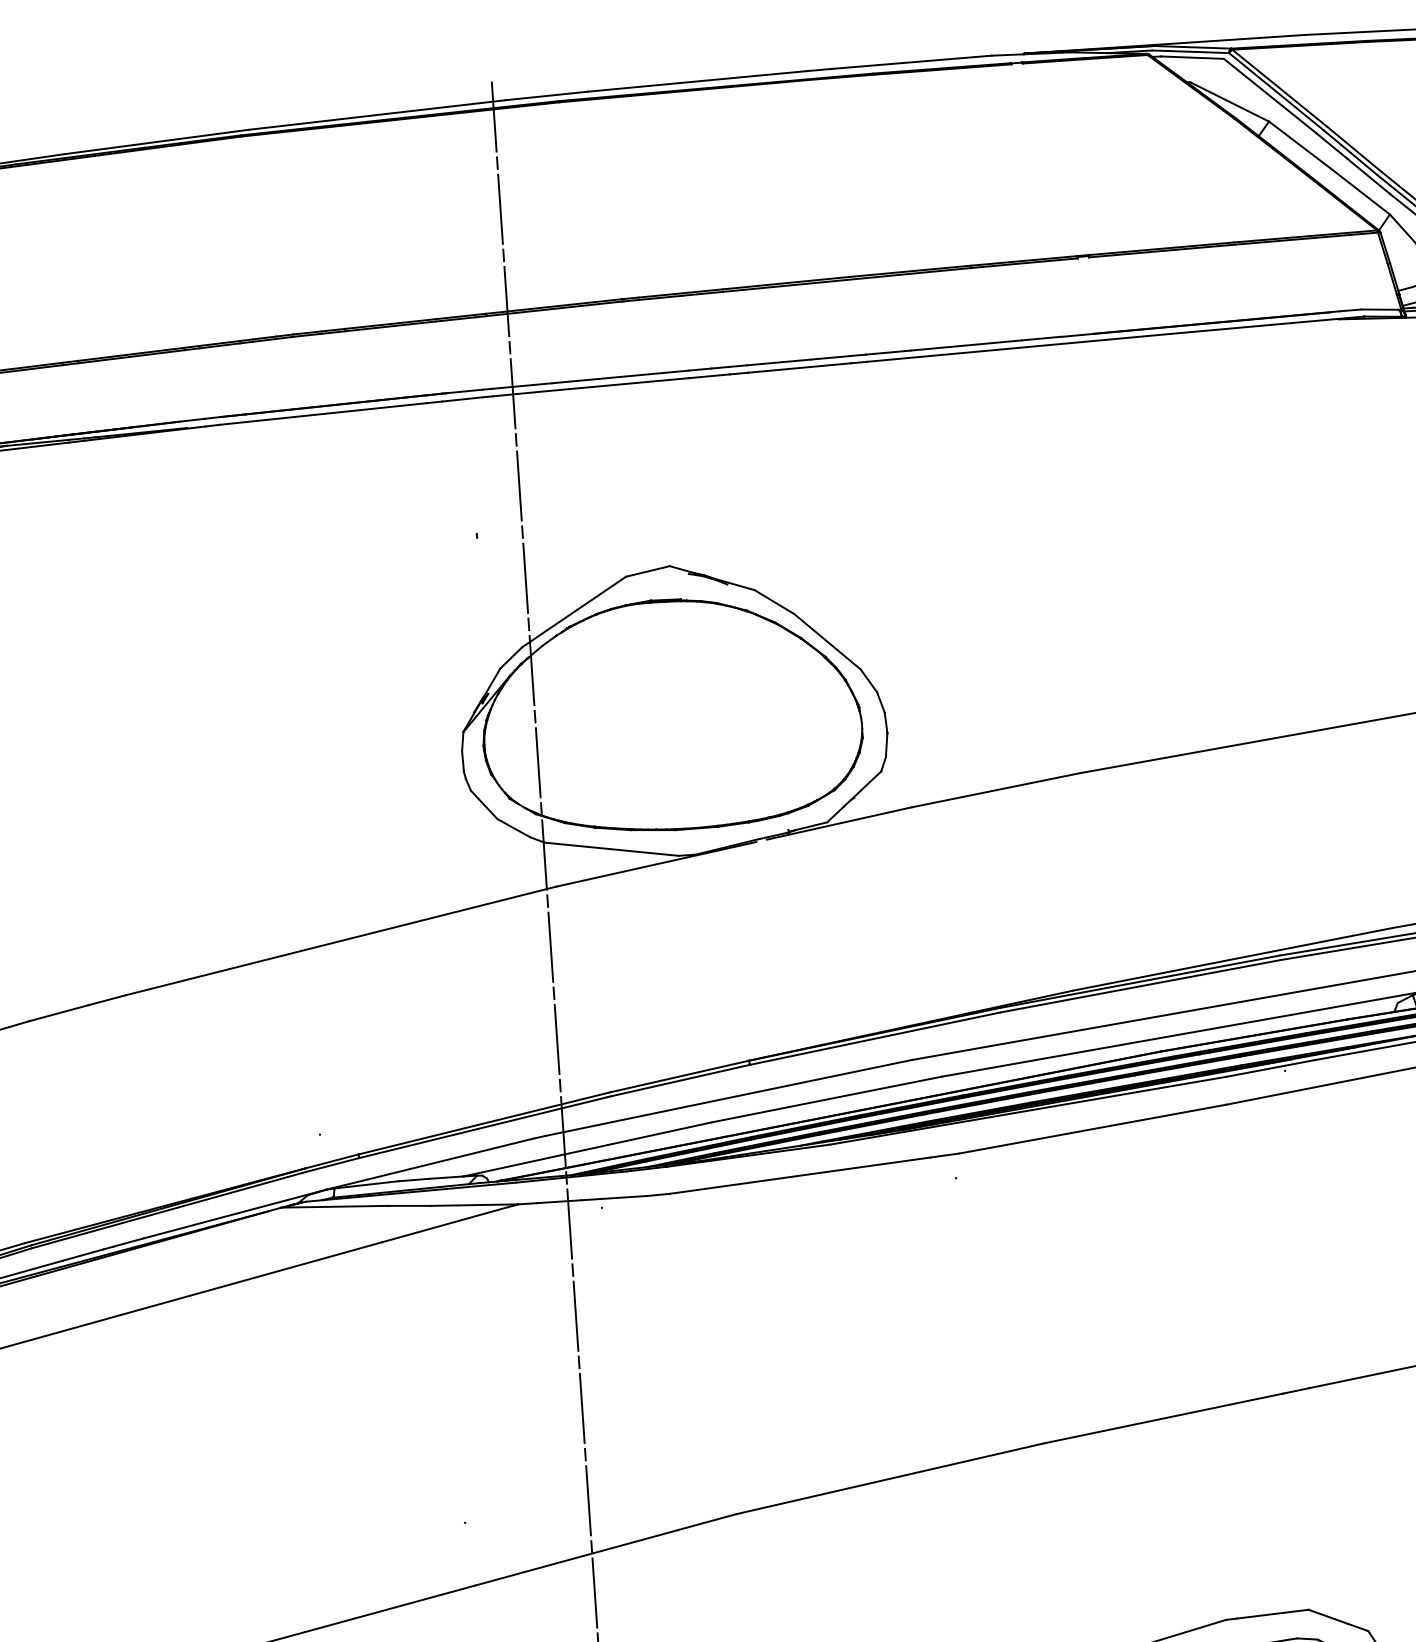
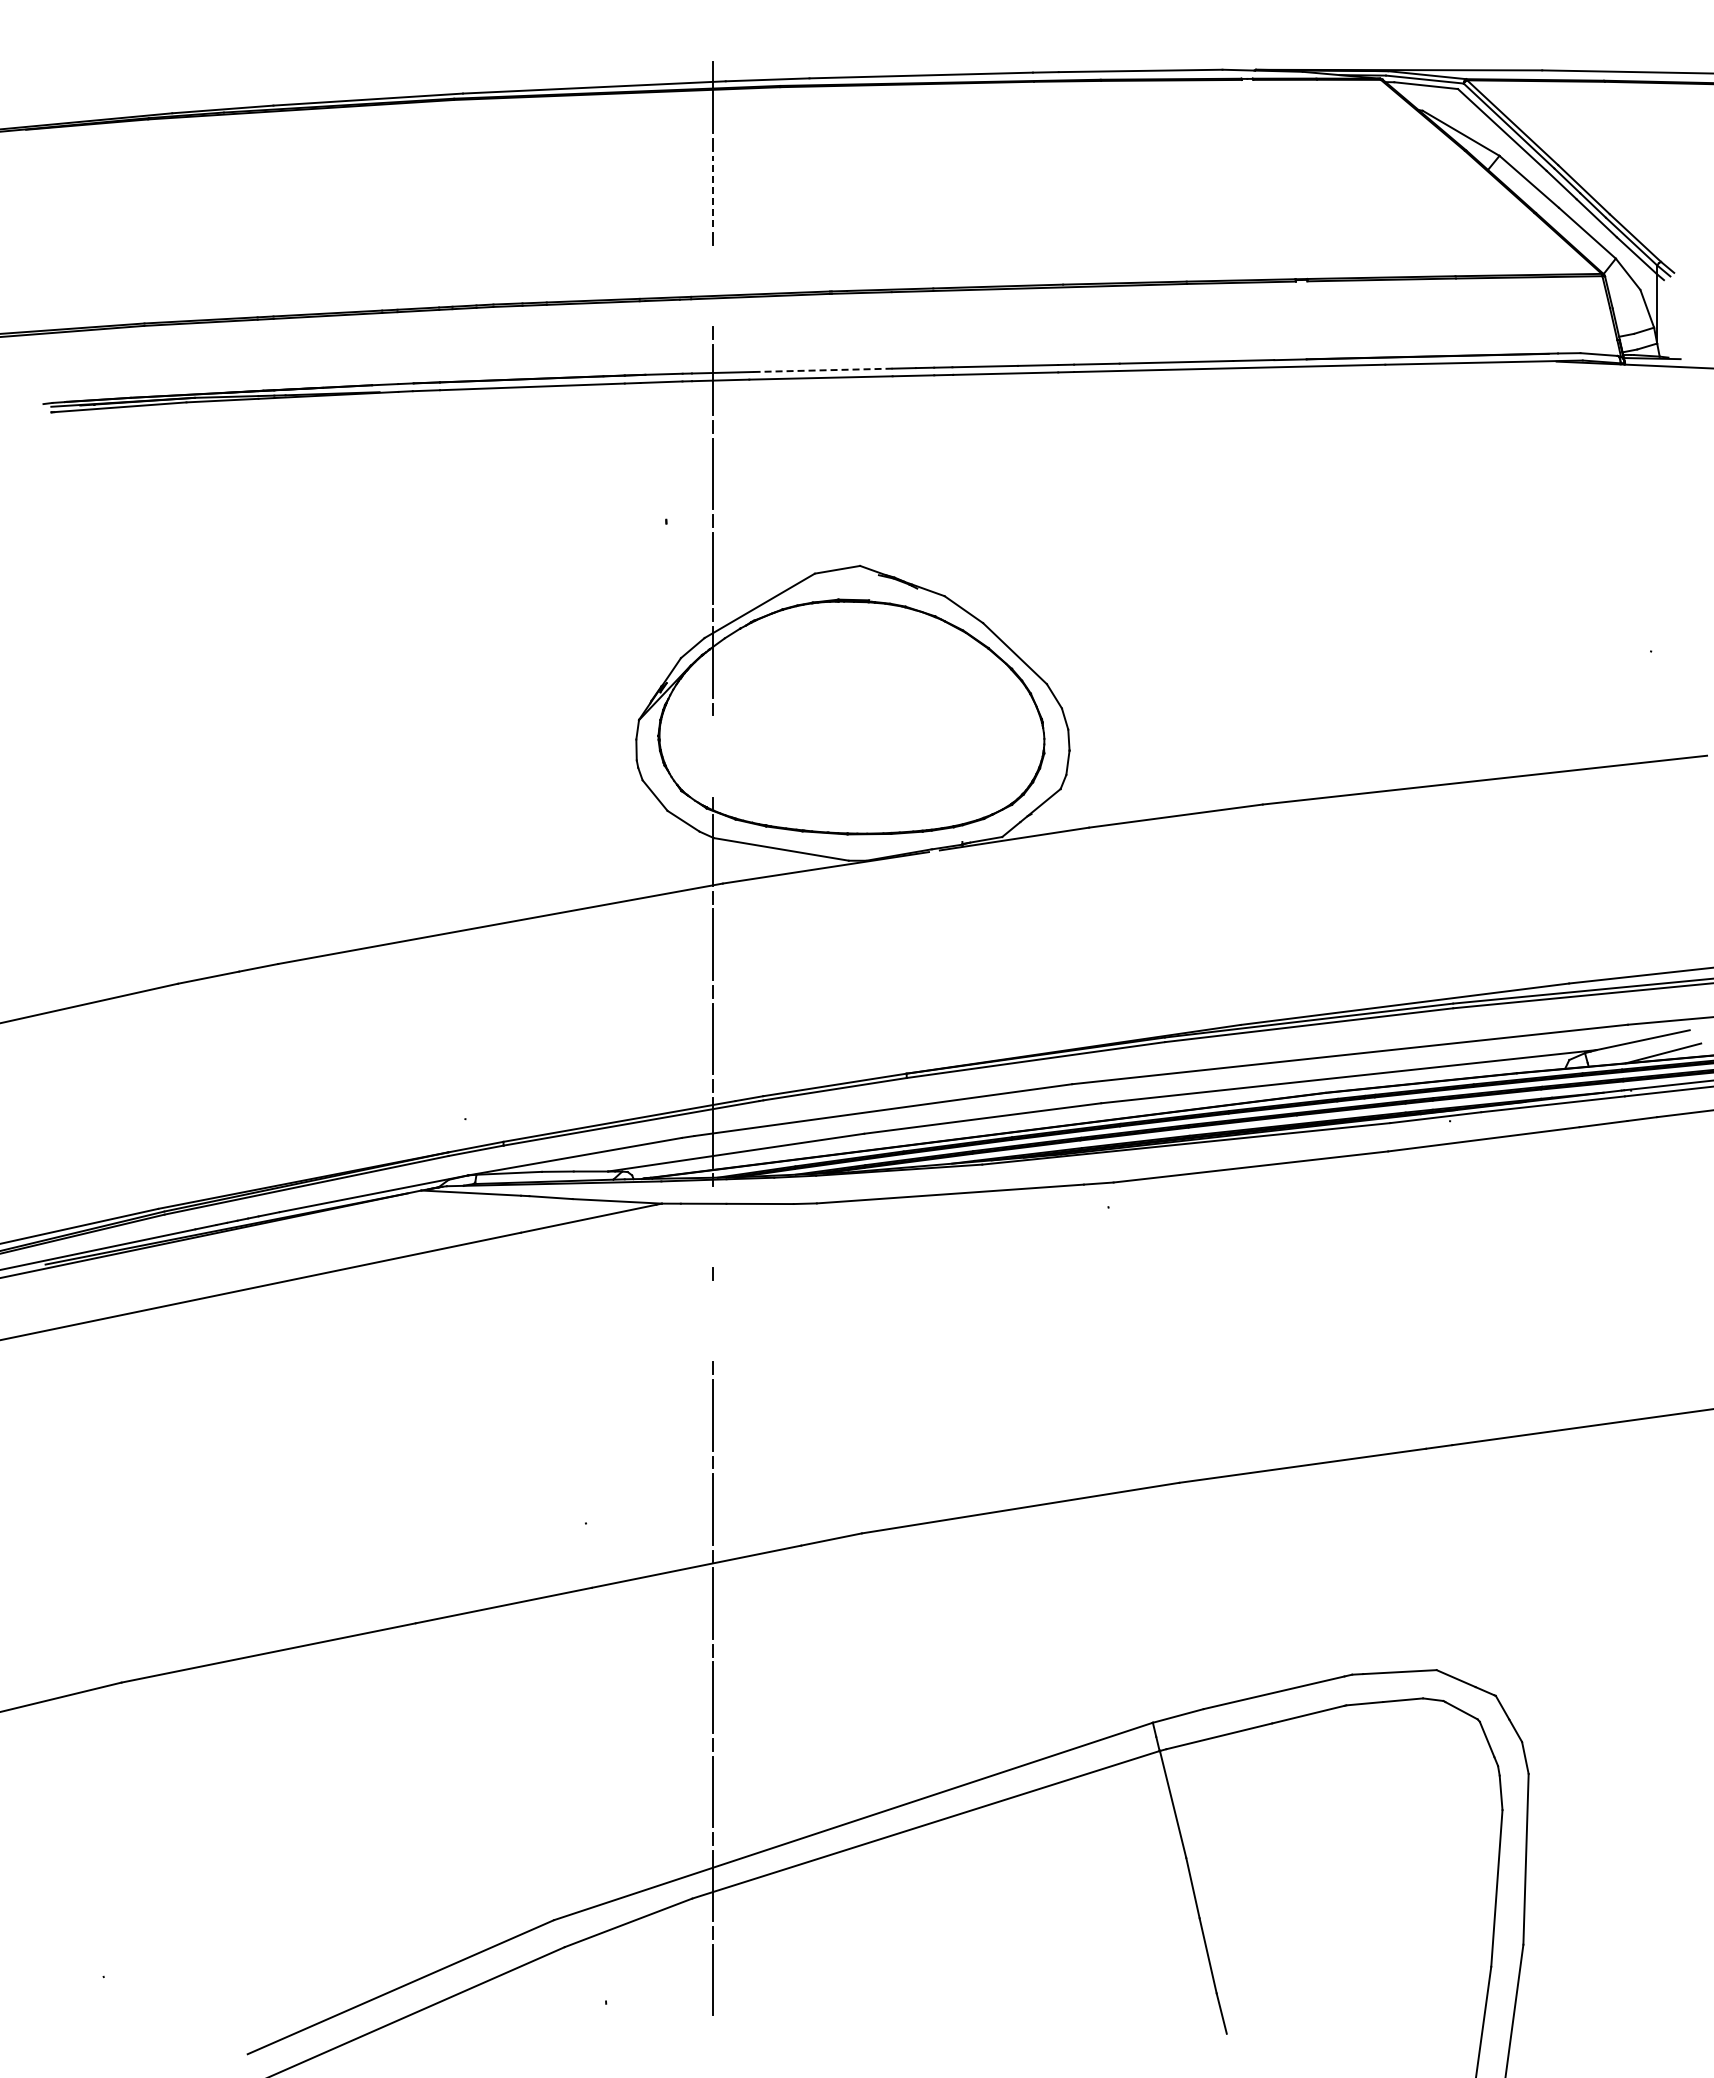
line: (500, 209) -> (712, 191), solid -> dashed
line: (506, 301) -> (712, 285), removed
line: (619, 377) -> (822, 370), solid -> dashed
line: (537, 762) -> (712, 756), removed
line: (569, 1223) -> (712, 1226), removed
line: (575, 1315) -> (712, 1320), removed

